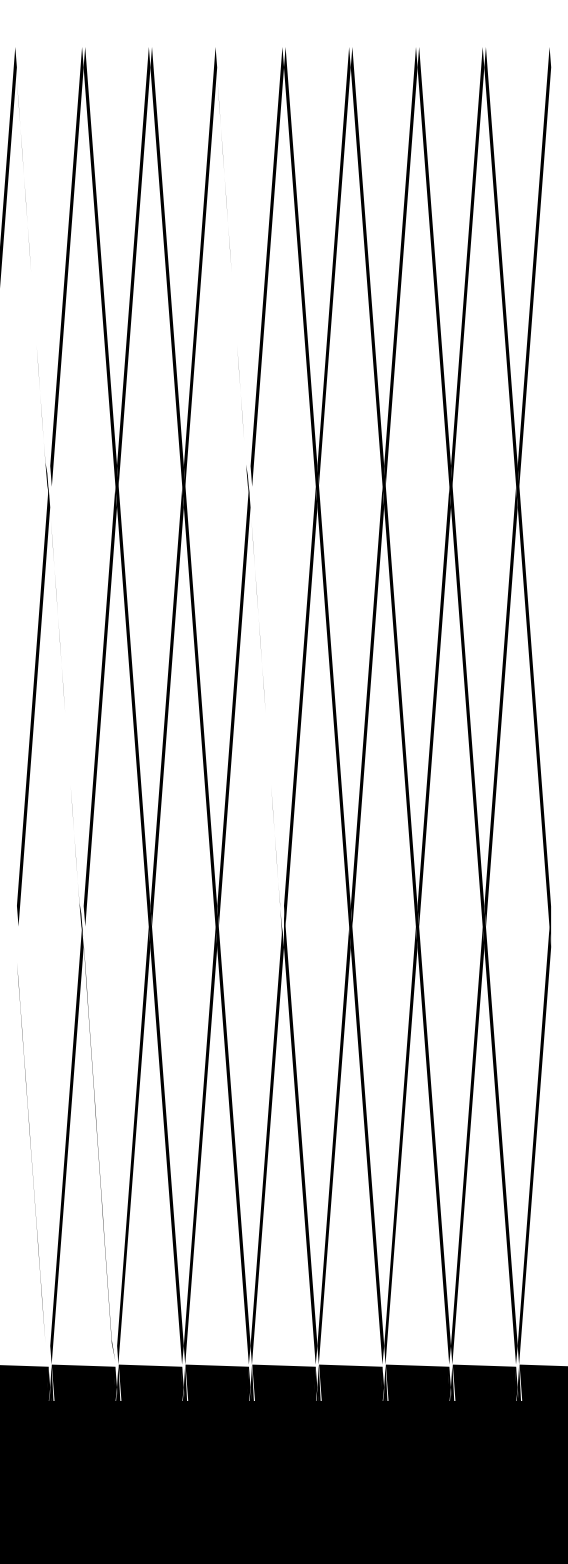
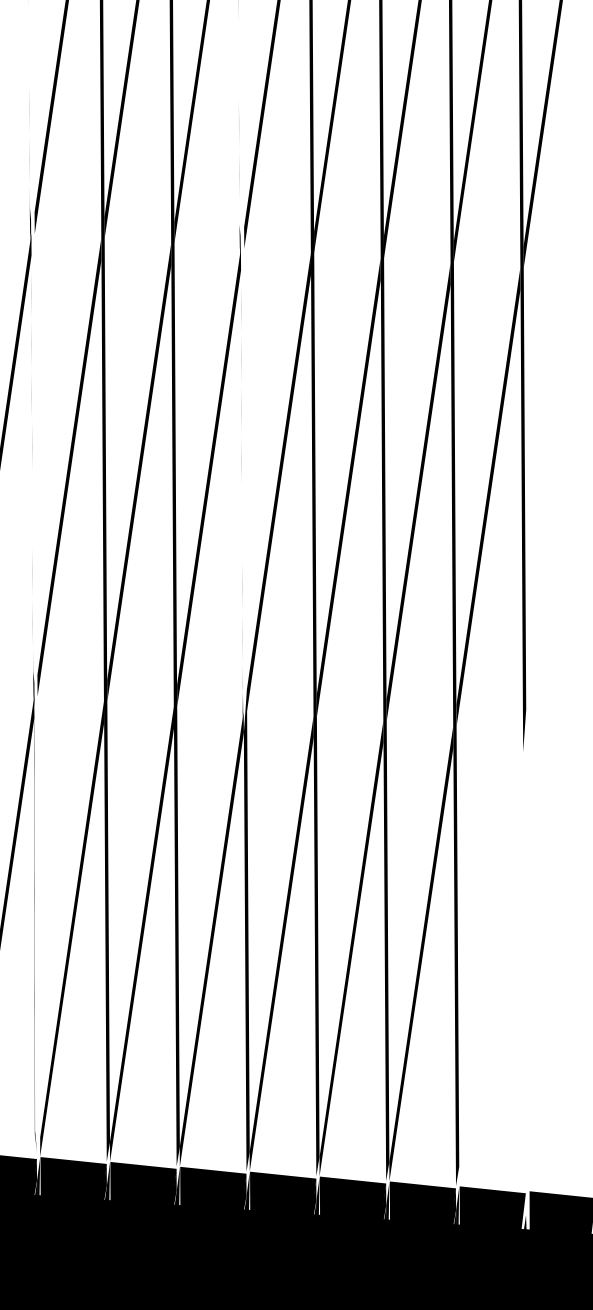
fill: (534, 1145) -> (491, 958), removed

